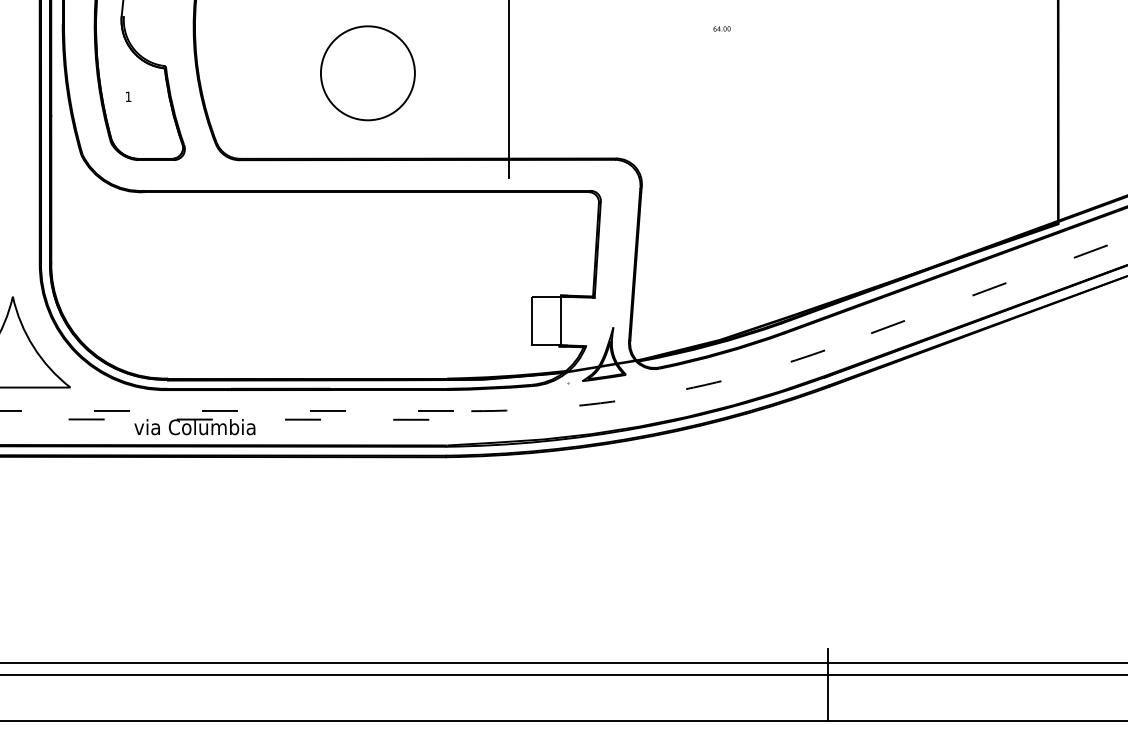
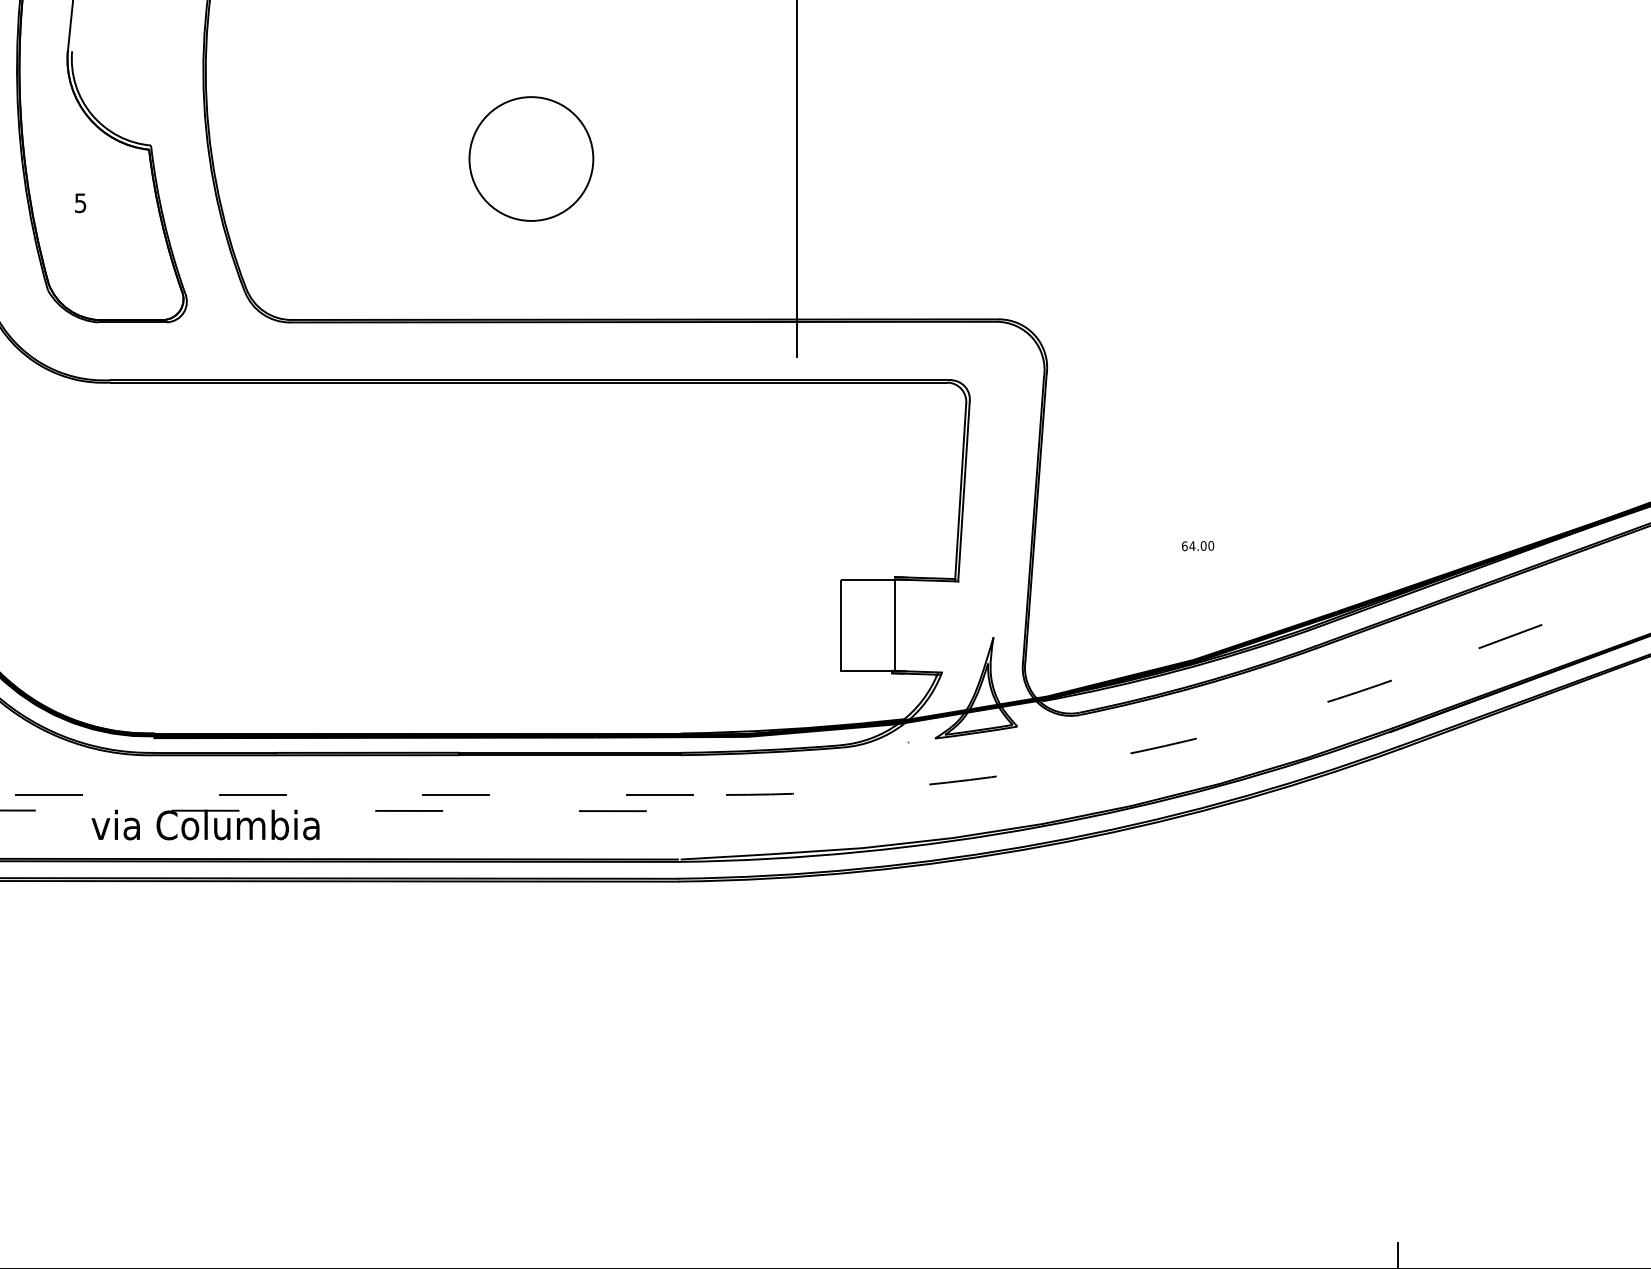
text: (721, 28) -> (1196, 545), moved
circle: (367, 73) -> (530, 159), size x0.7
text: (128, 96) -> (80, 202), 1 -> 5

